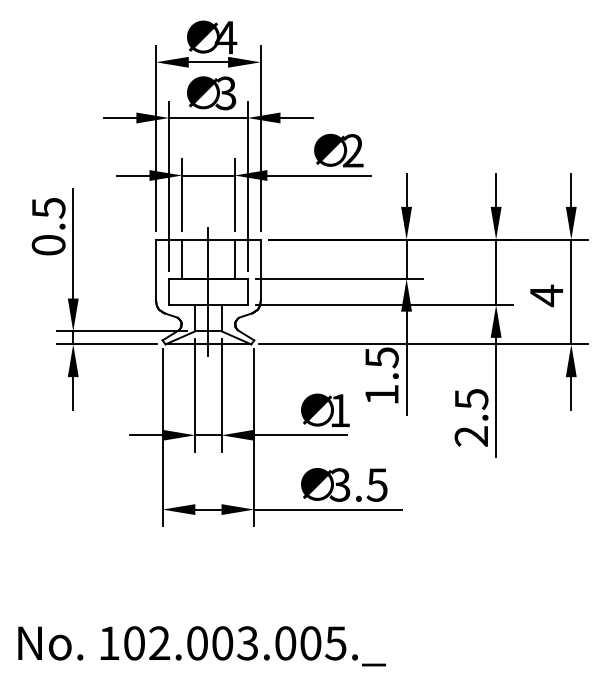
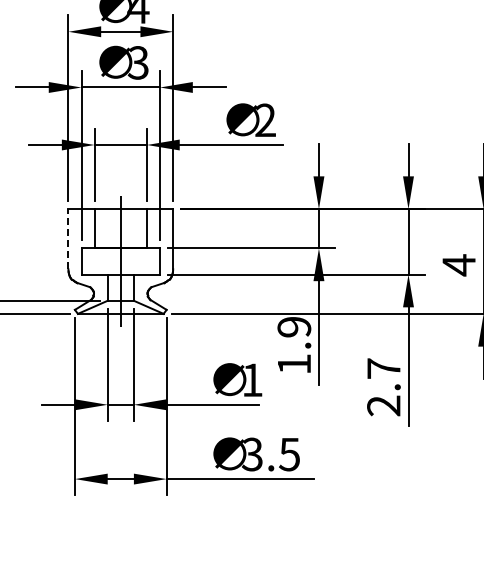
line: (156, 269) -> (68, 238), solid -> dashed
text: (381, 357) -> (293, 326), 1.5 -> 1.9
text: (471, 399) -> (383, 368), 2.5 -> 2.7

